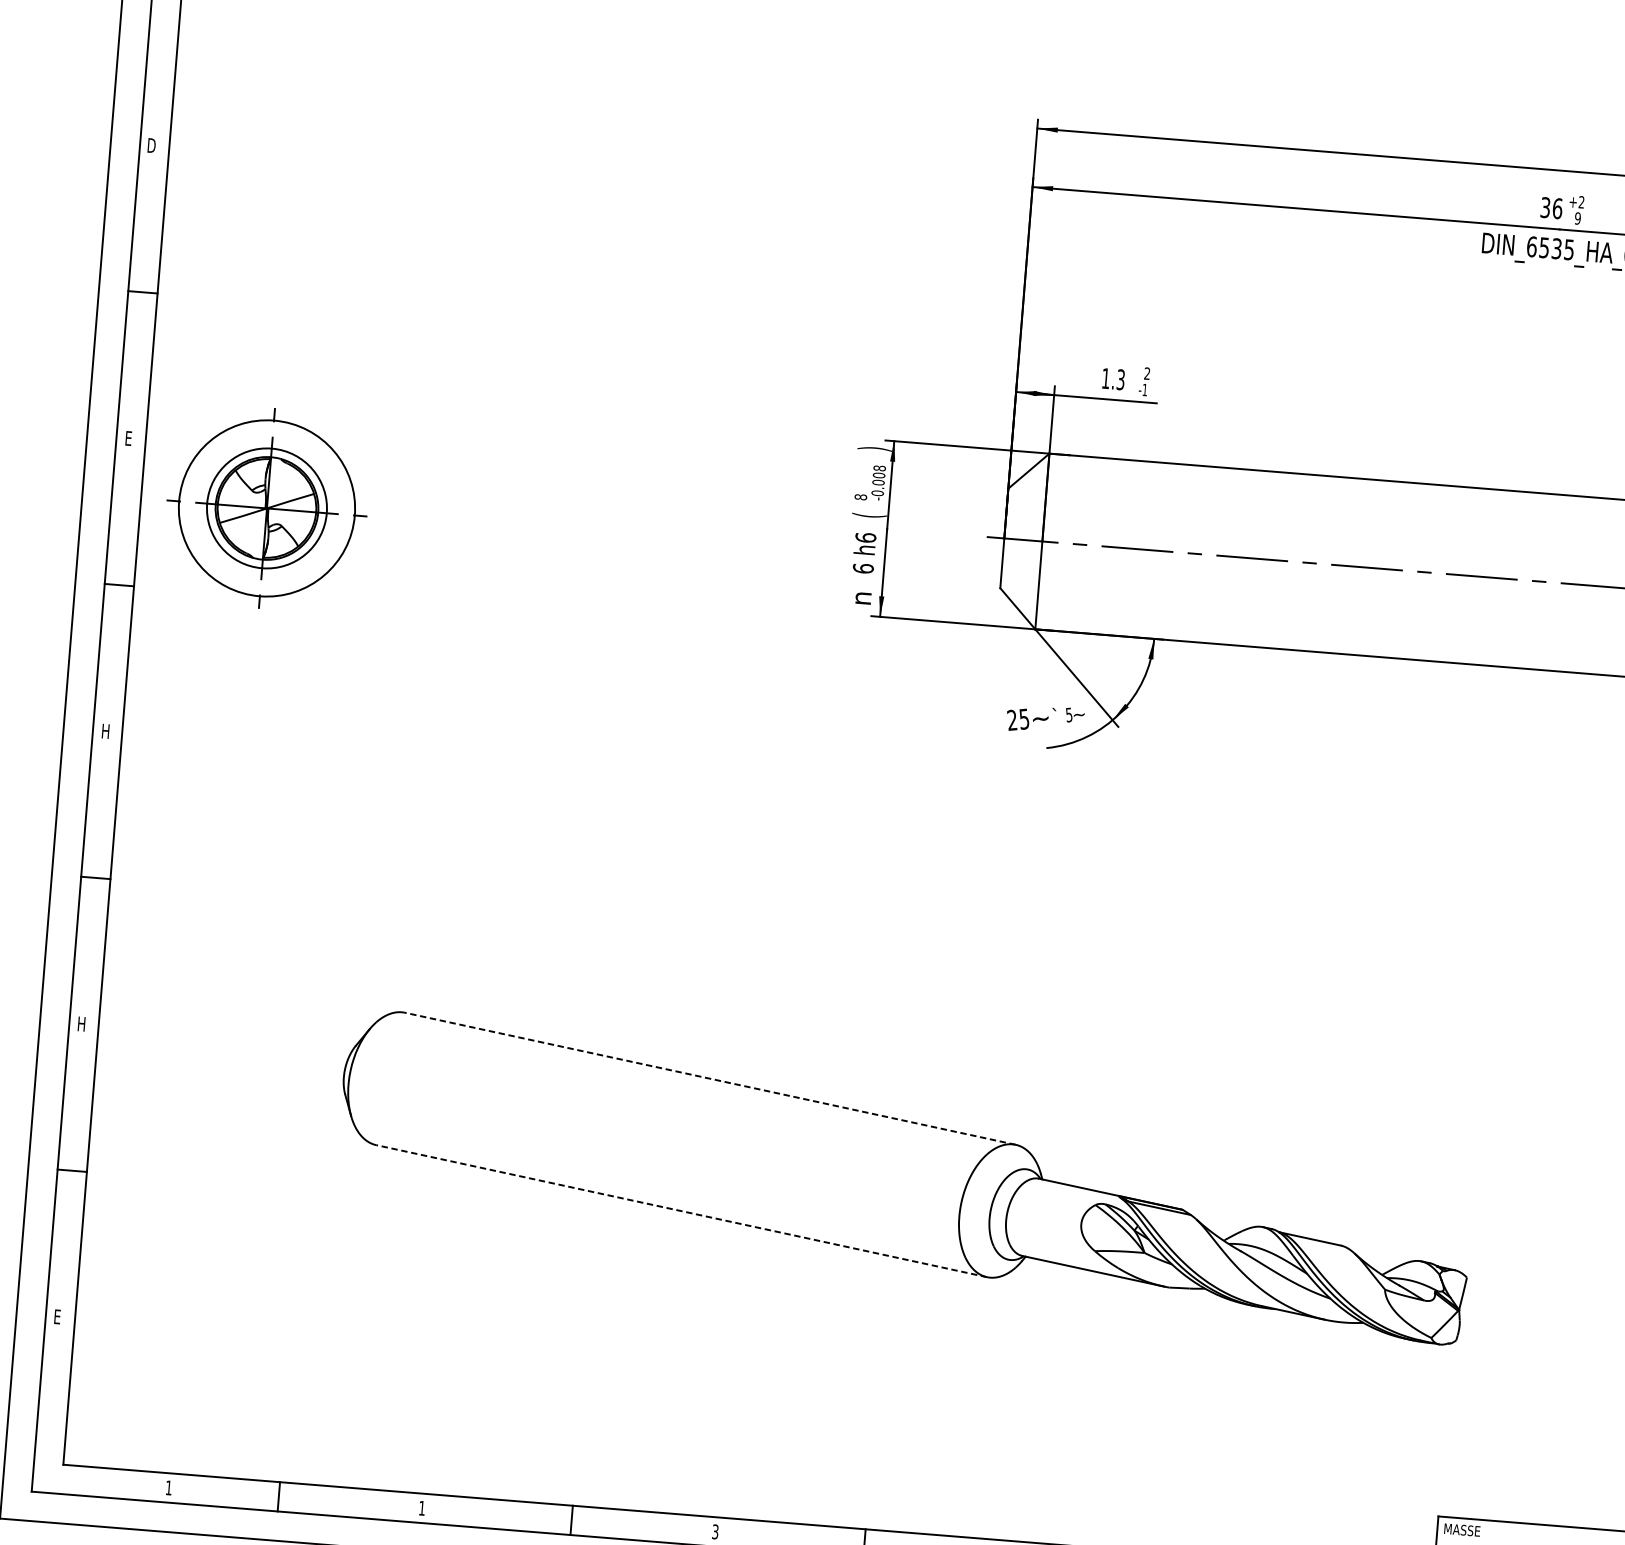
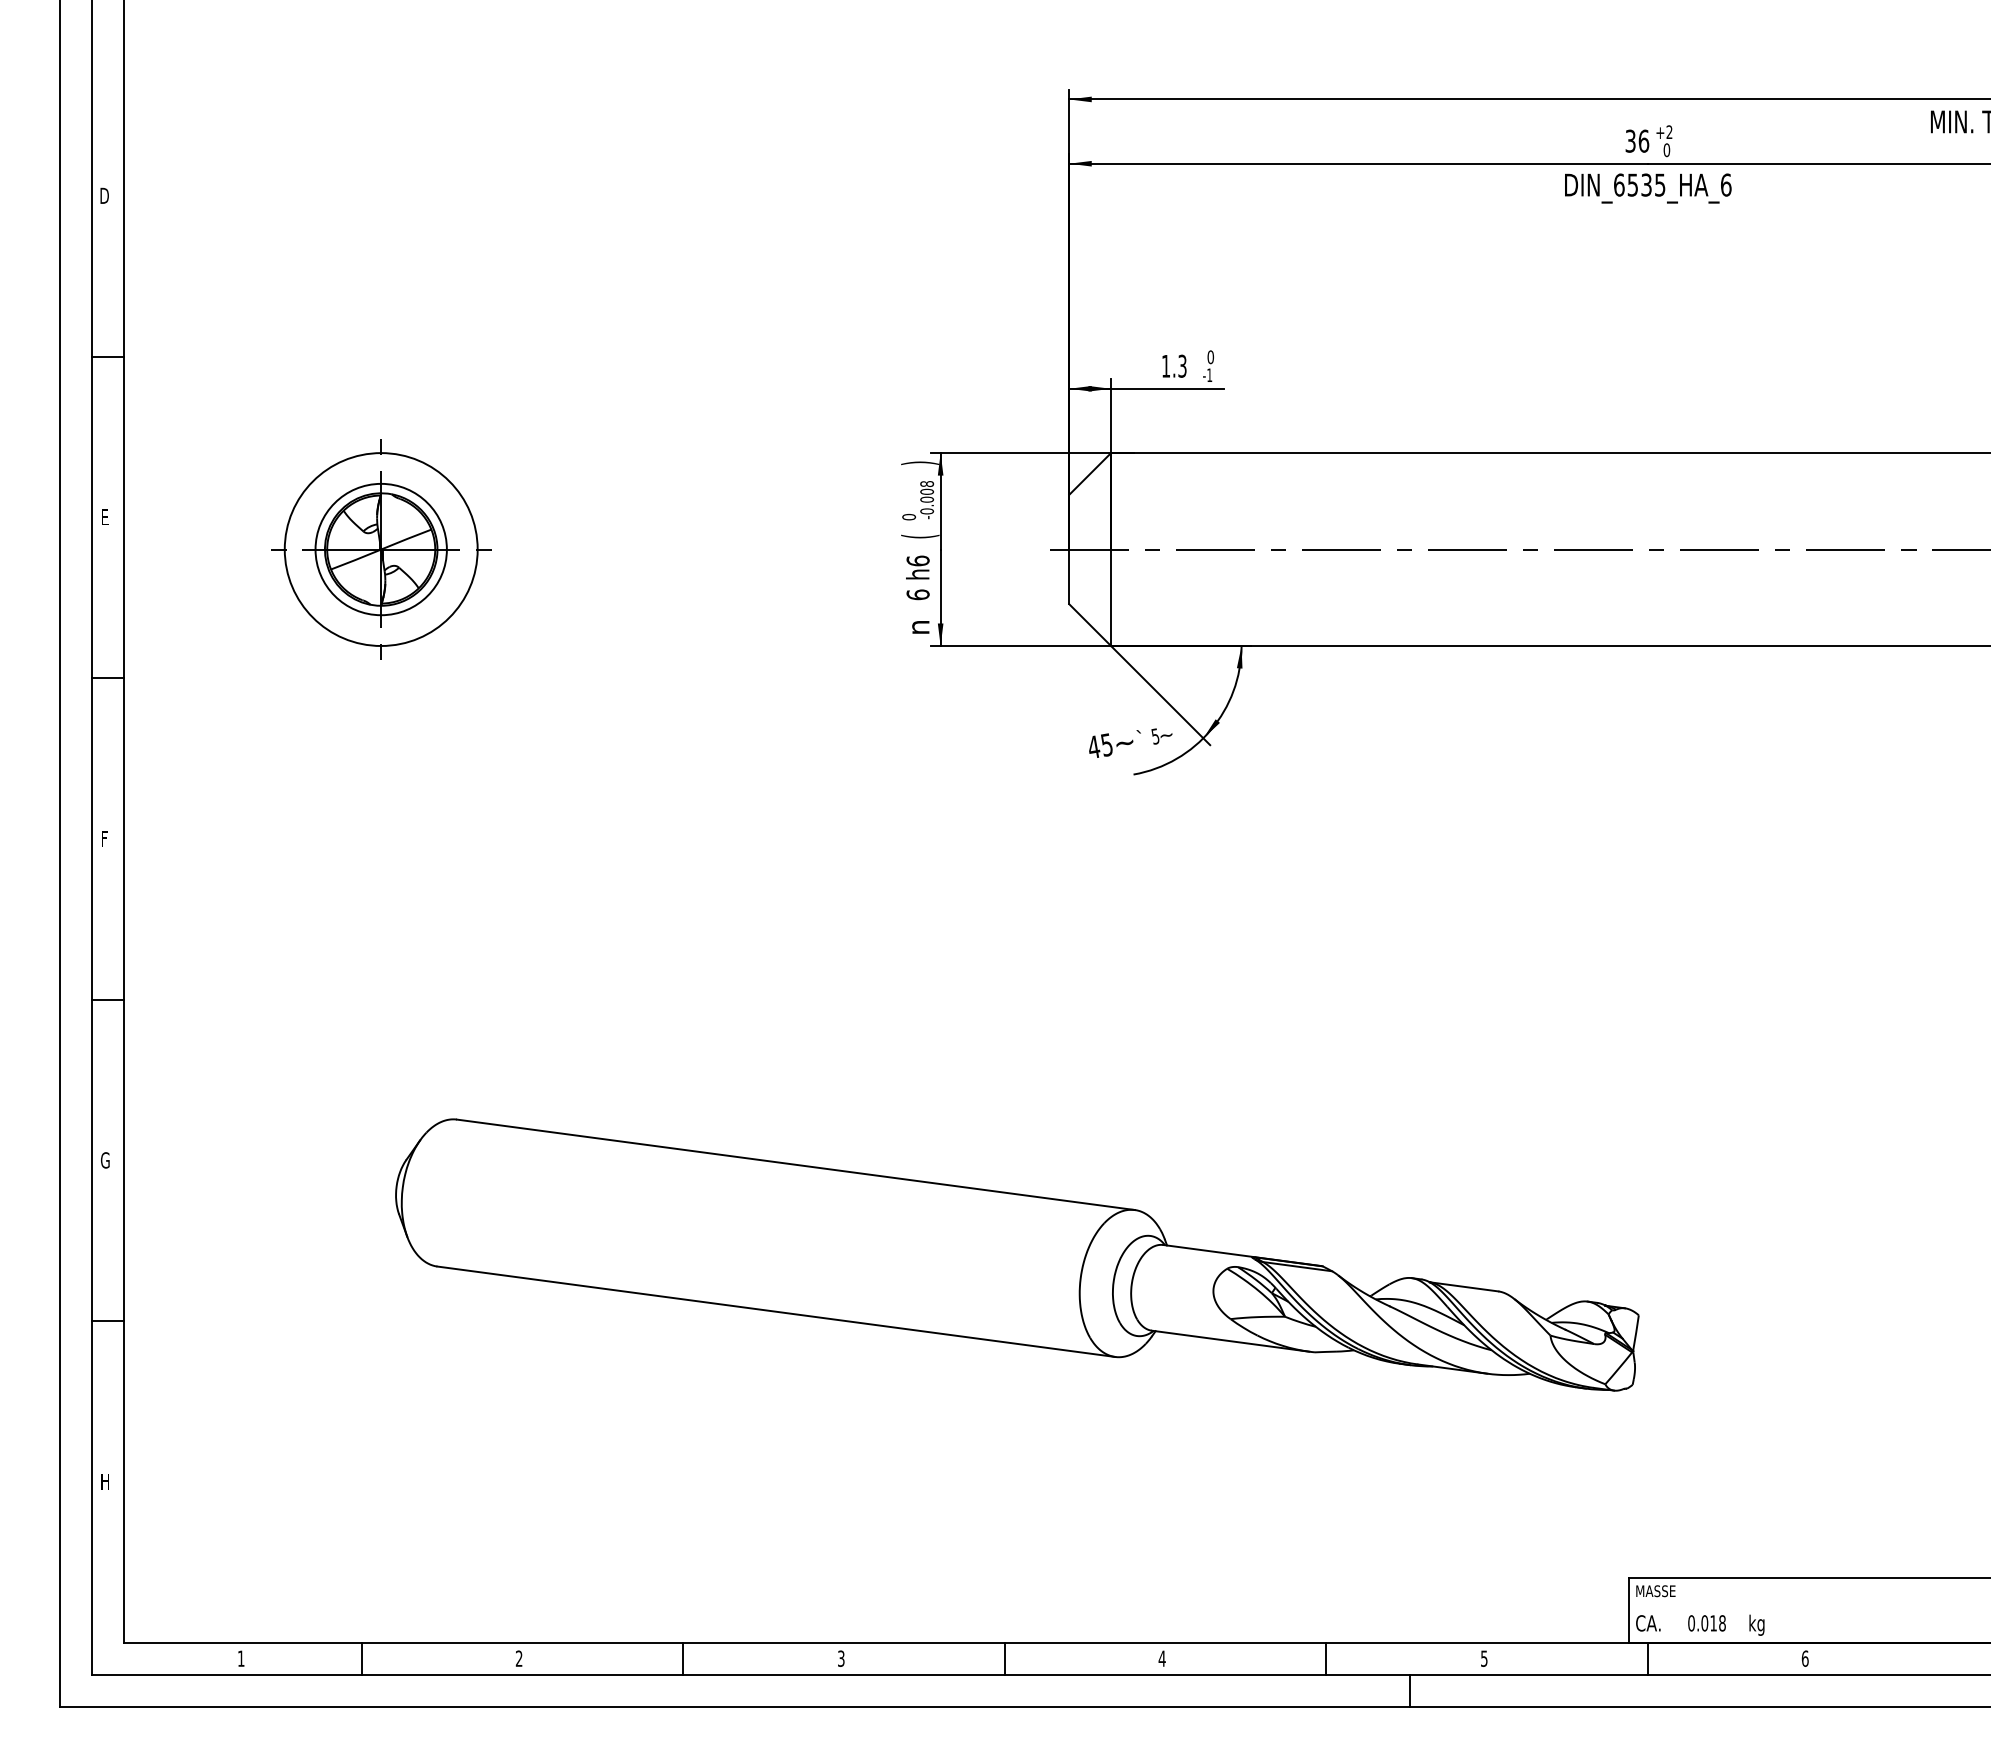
text: (1577, 218) -> (1666, 150), 9 -> 0
text: (1147, 373) -> (1210, 357), 2 -> 0
text: (860, 496) -> (908, 516), 8 -> 0
part: (267, 508) -> (381, 549), moved
text: (1011, 720) -> (1093, 747), 25 -> 45
text: (106, 731) -> (106, 838), H -> F
text: (80, 1024) -> (104, 1160), H -> G
line: (709, 1078) -> (795, 1164), dashed -> solid
line: (681, 1210) -> (776, 1311), dashed -> solid
text: (58, 1316) -> (105, 1481), E -> H
text: (421, 1508) -> (518, 1658), 1 -> 2

